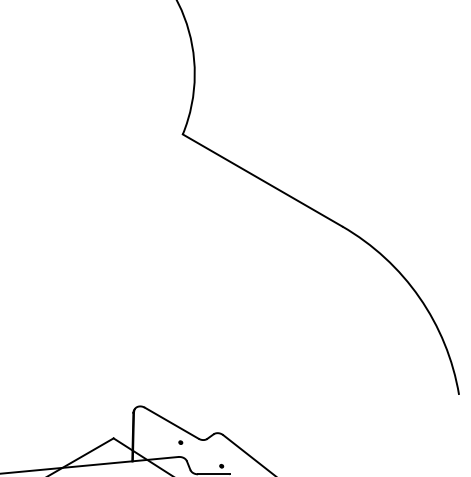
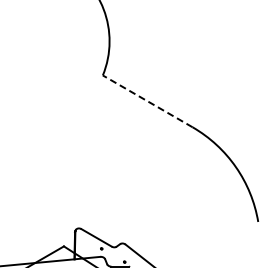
line: (262, 180) -> (147, 101), solid -> dashed

